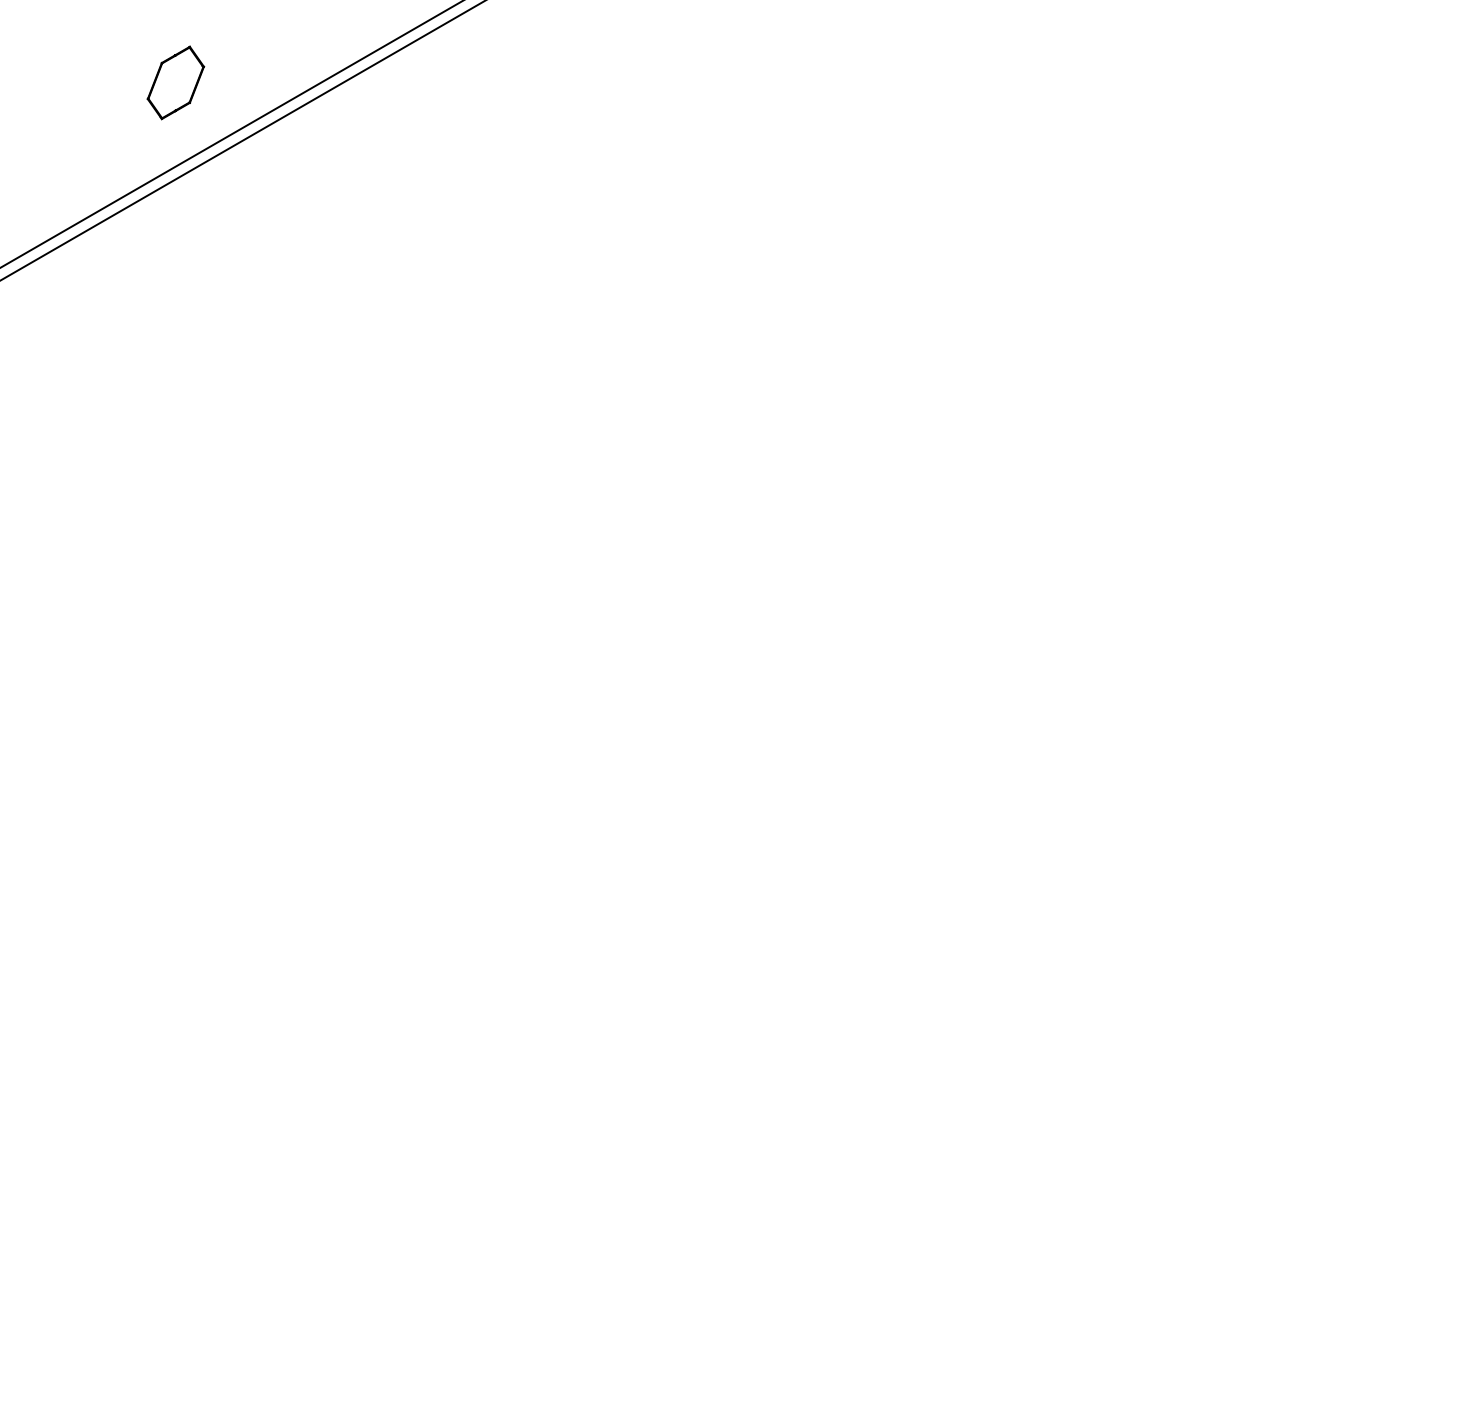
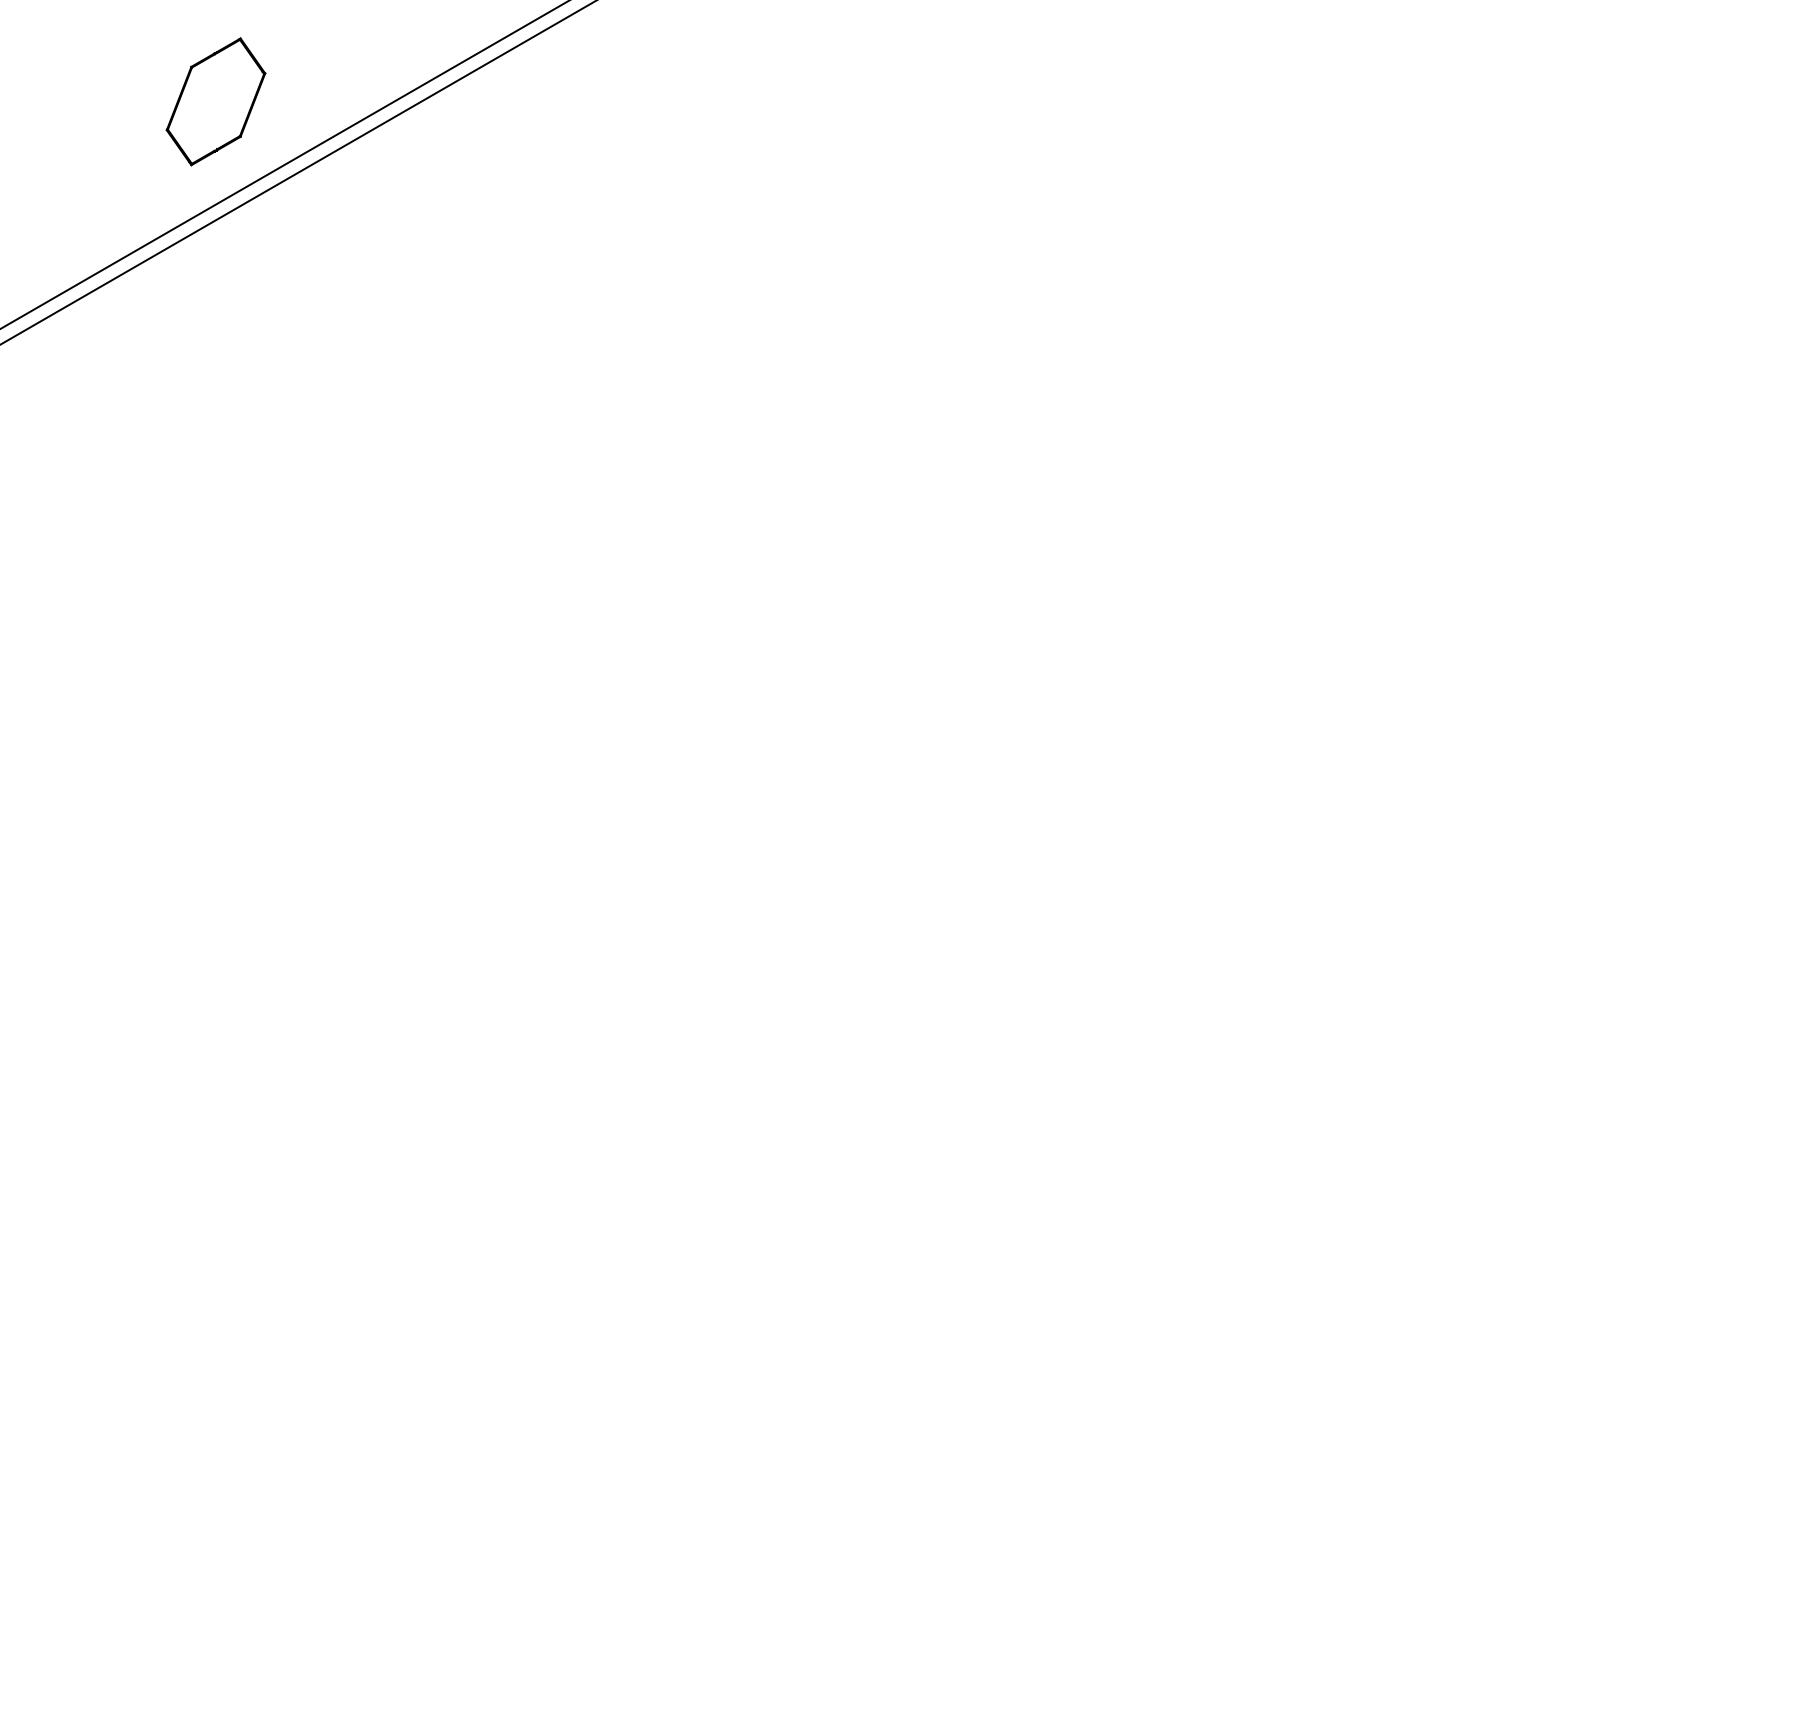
part: (175, 82) -> (215, 101), size x1.43

